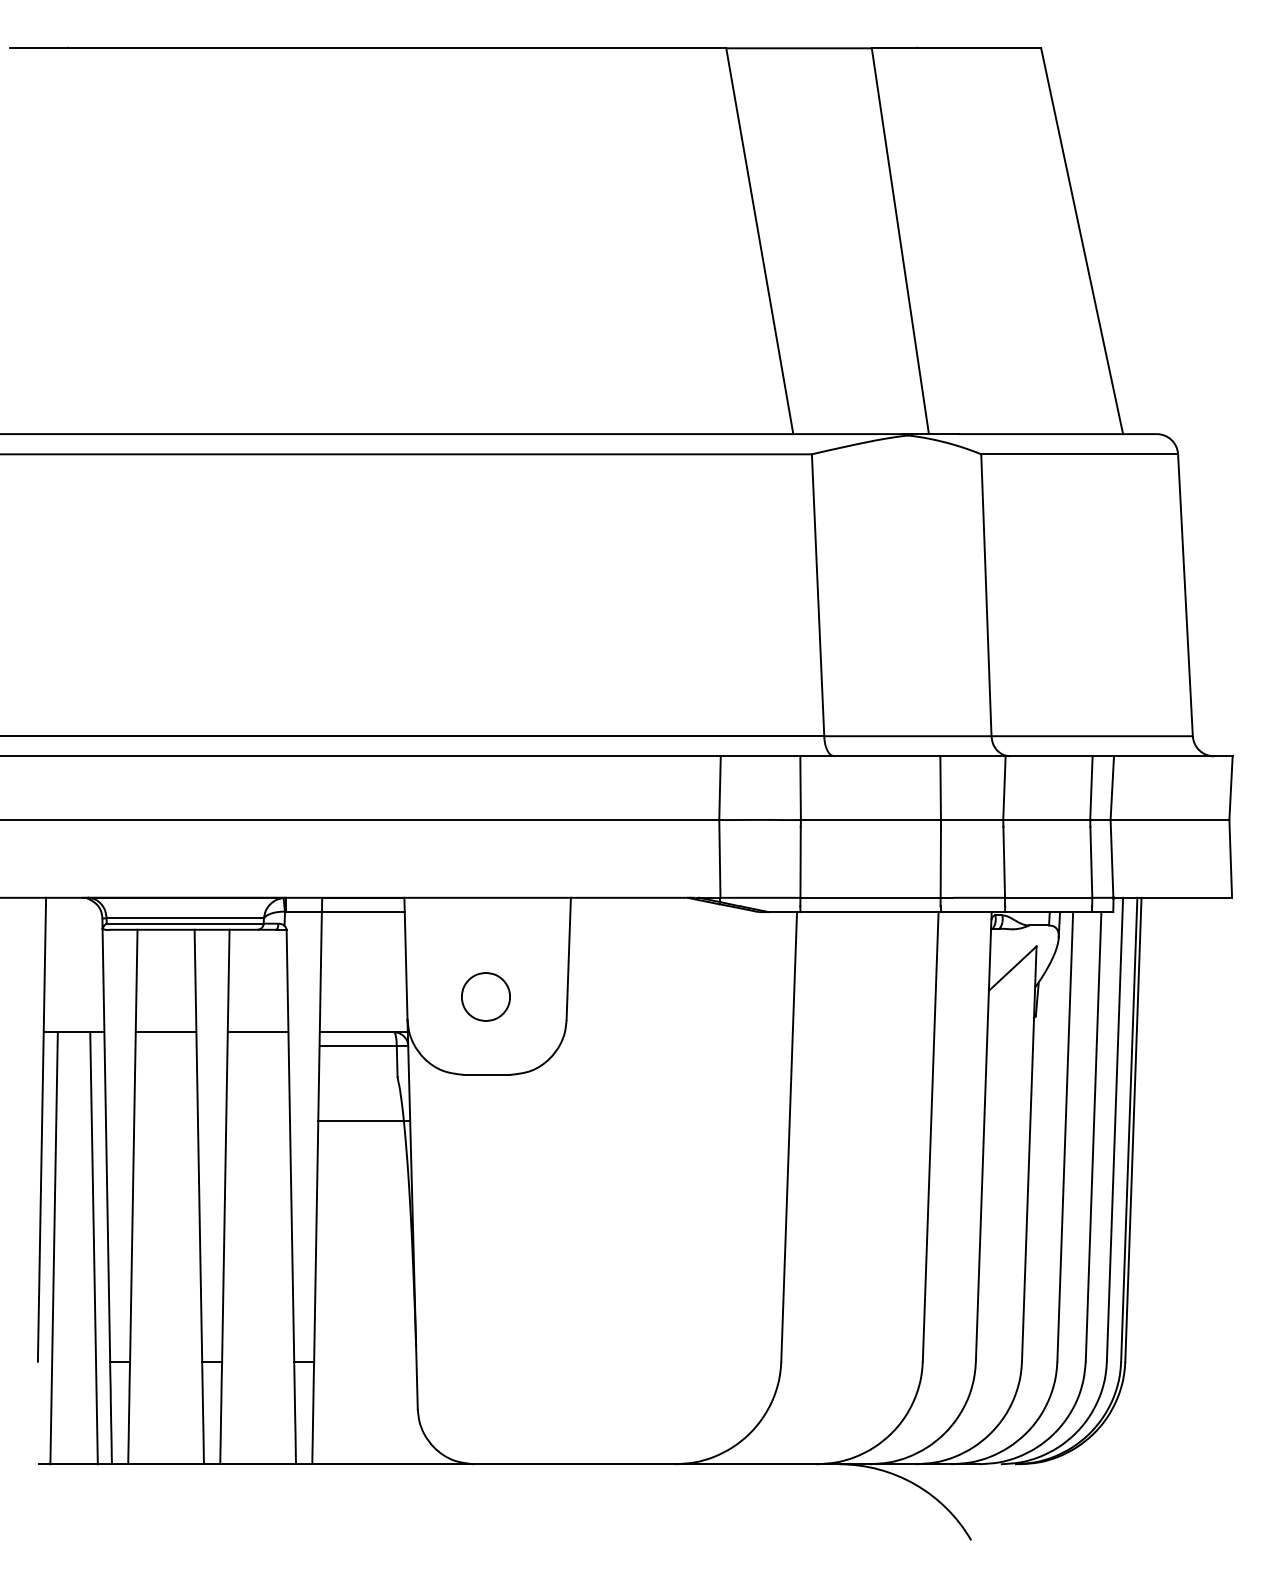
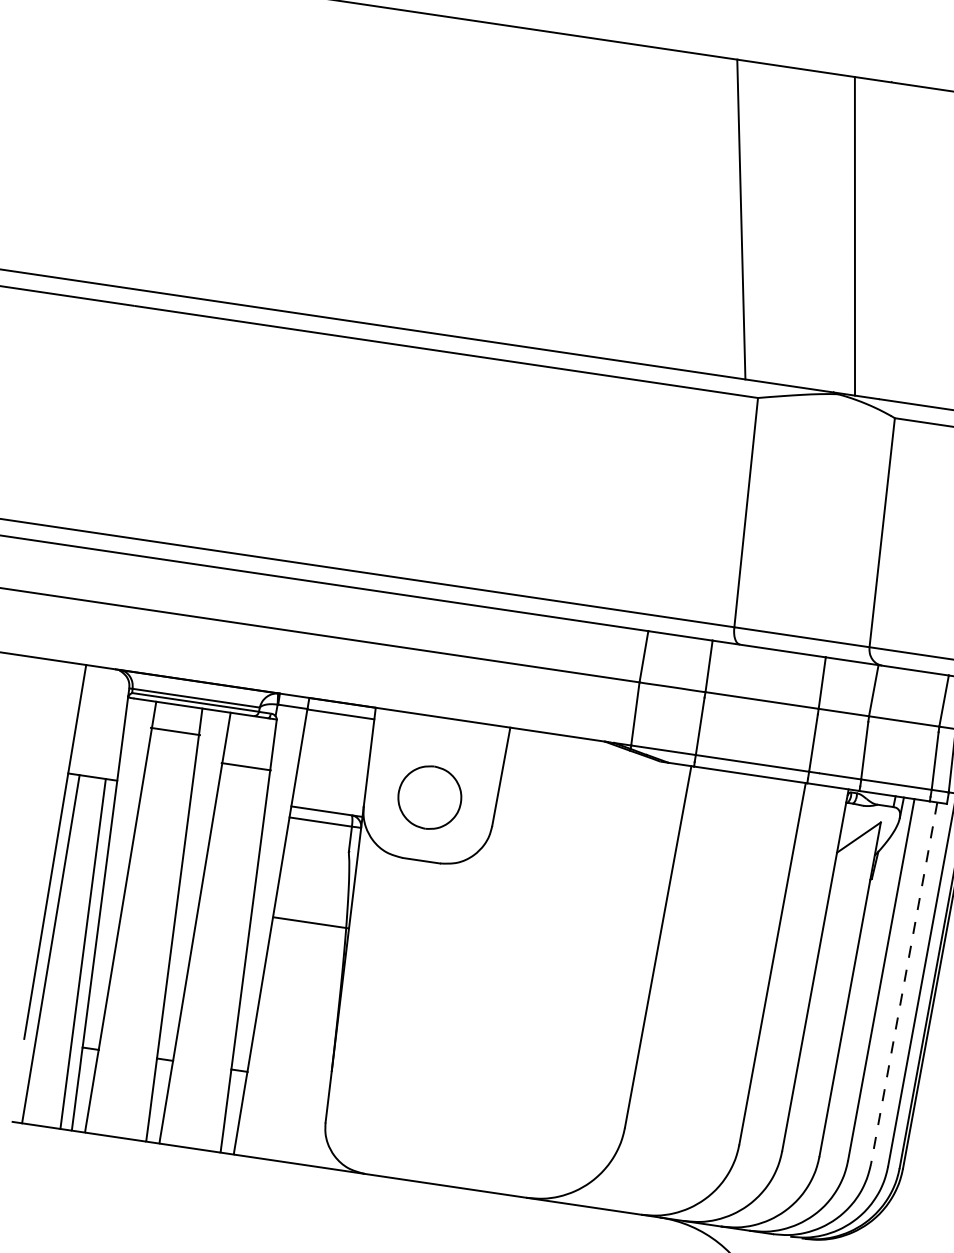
part: (485, 996) -> (429, 797), size x1.6
line: (165, 1032) -> (175, 731), moved
line: (257, 1032) -> (245, 766), moved
line: (364, 1120) -> (311, 922), moved
line: (1093, 1136) -> (904, 982), solid -> dashed

